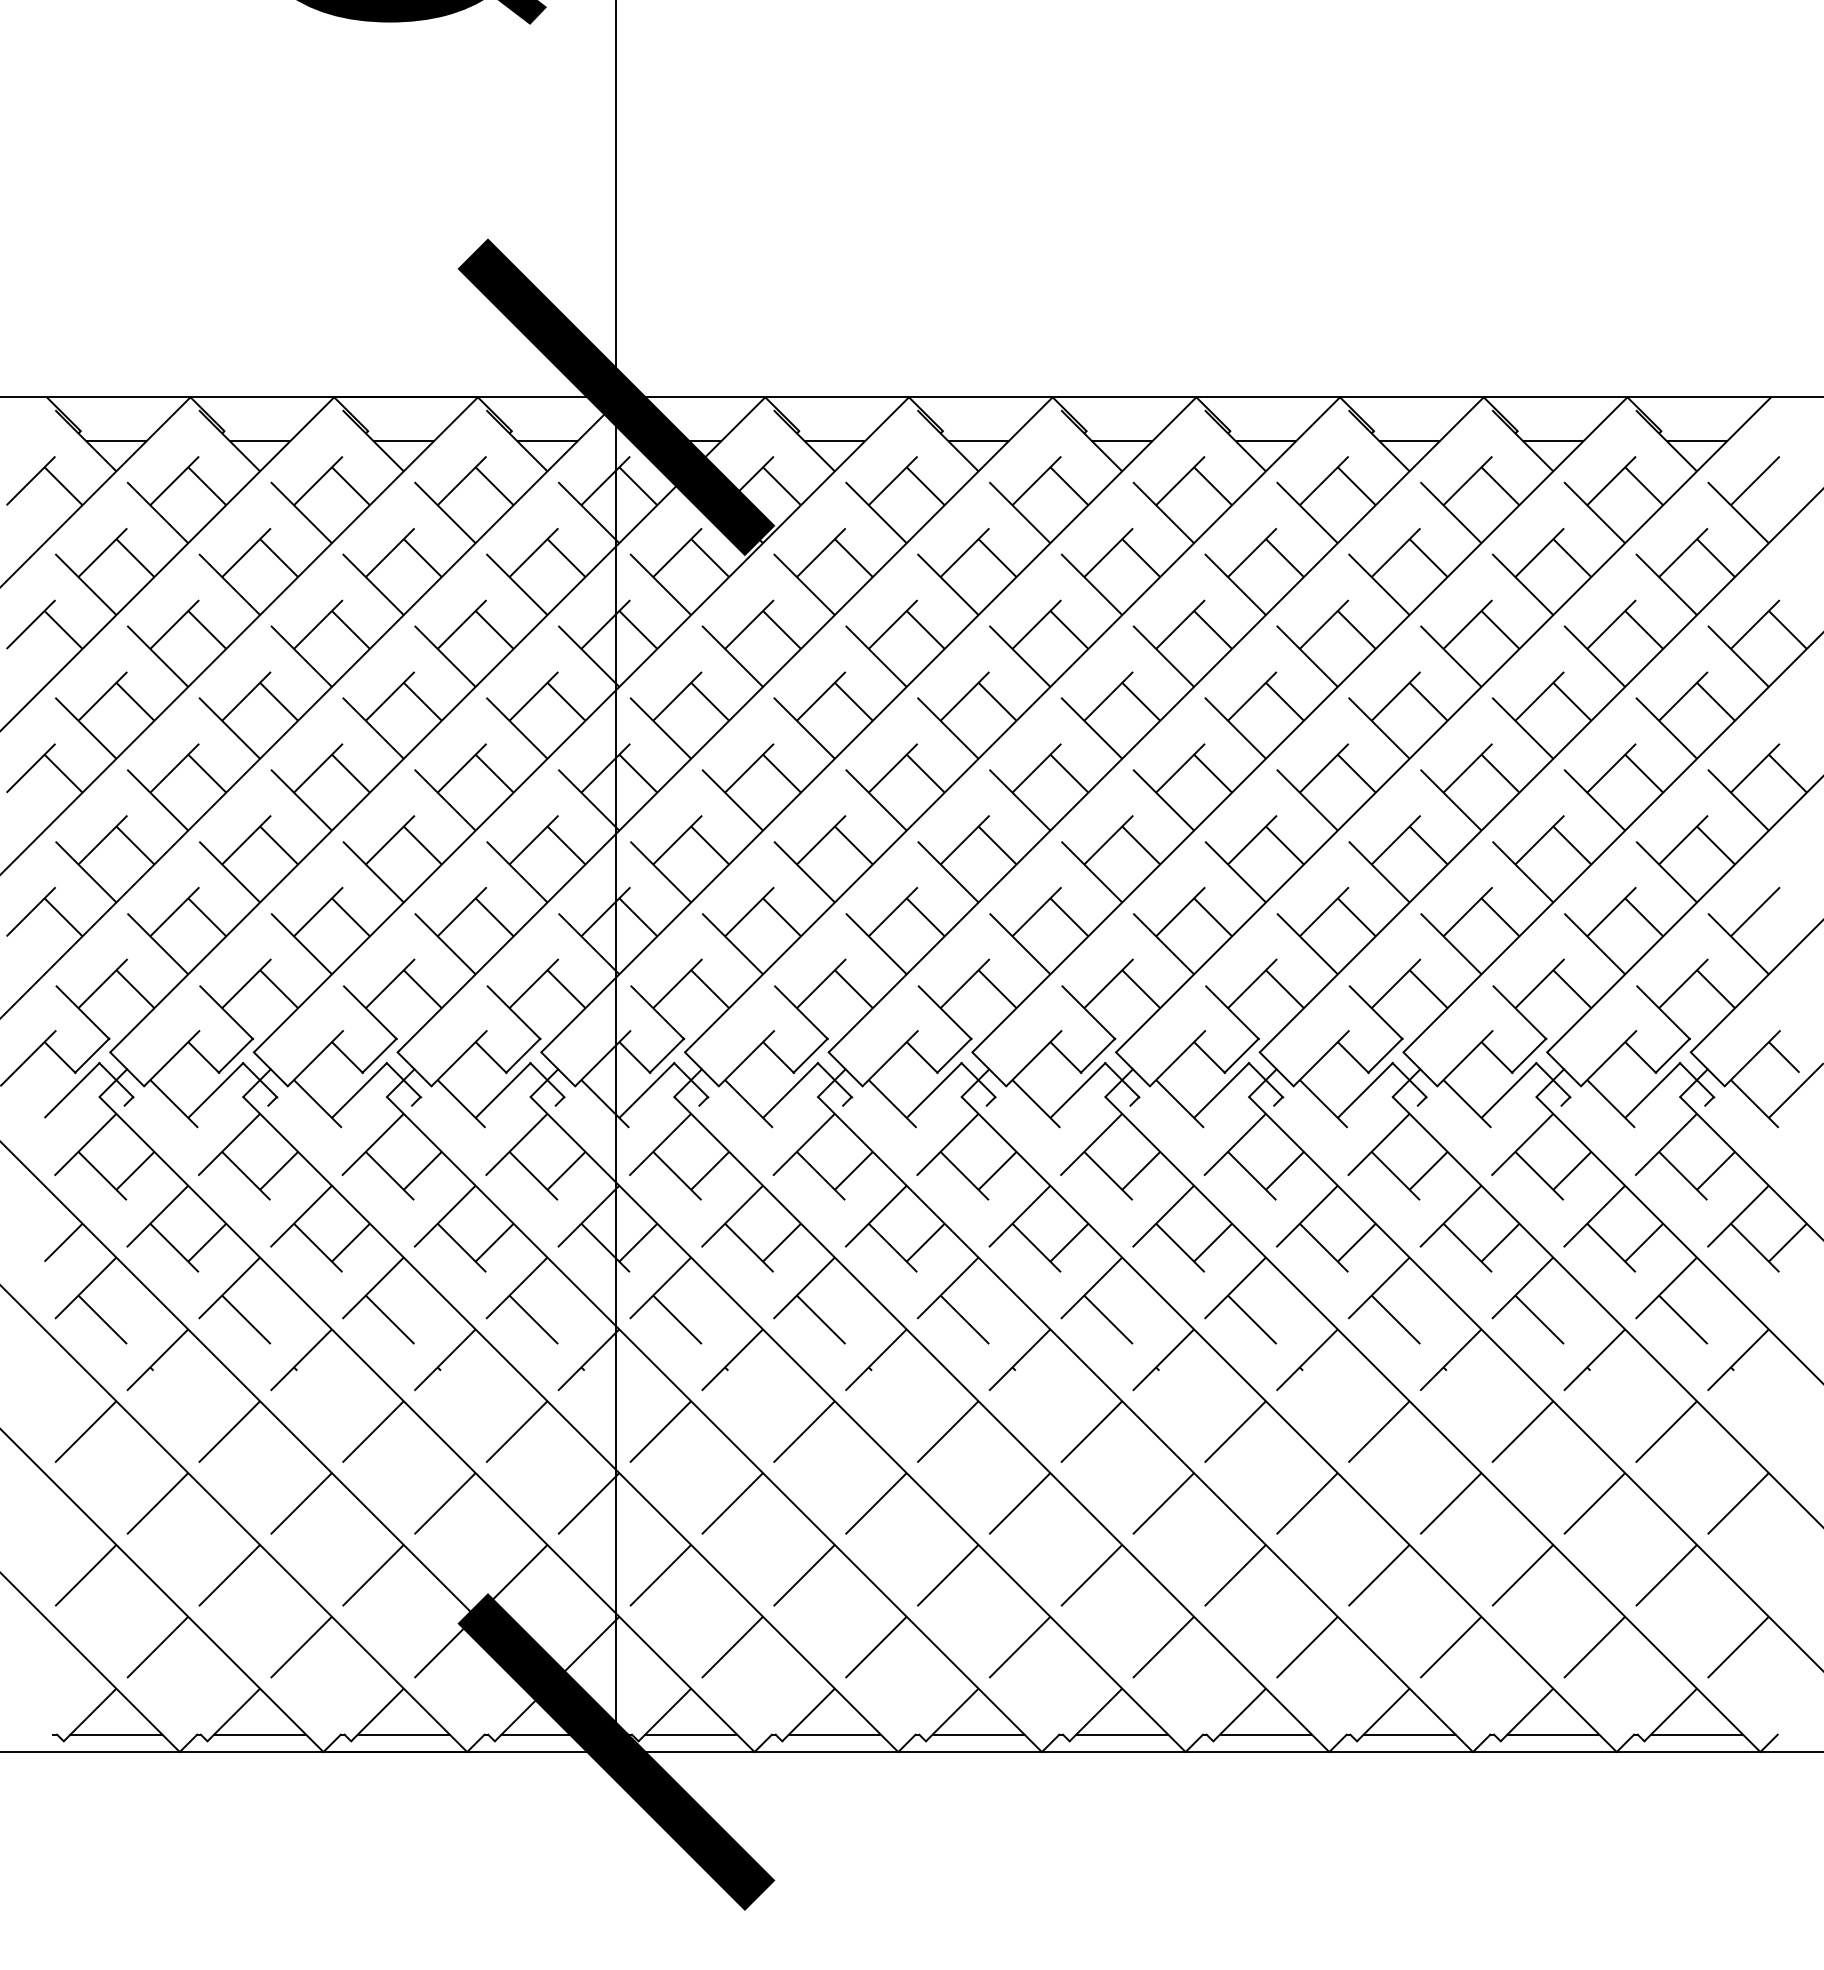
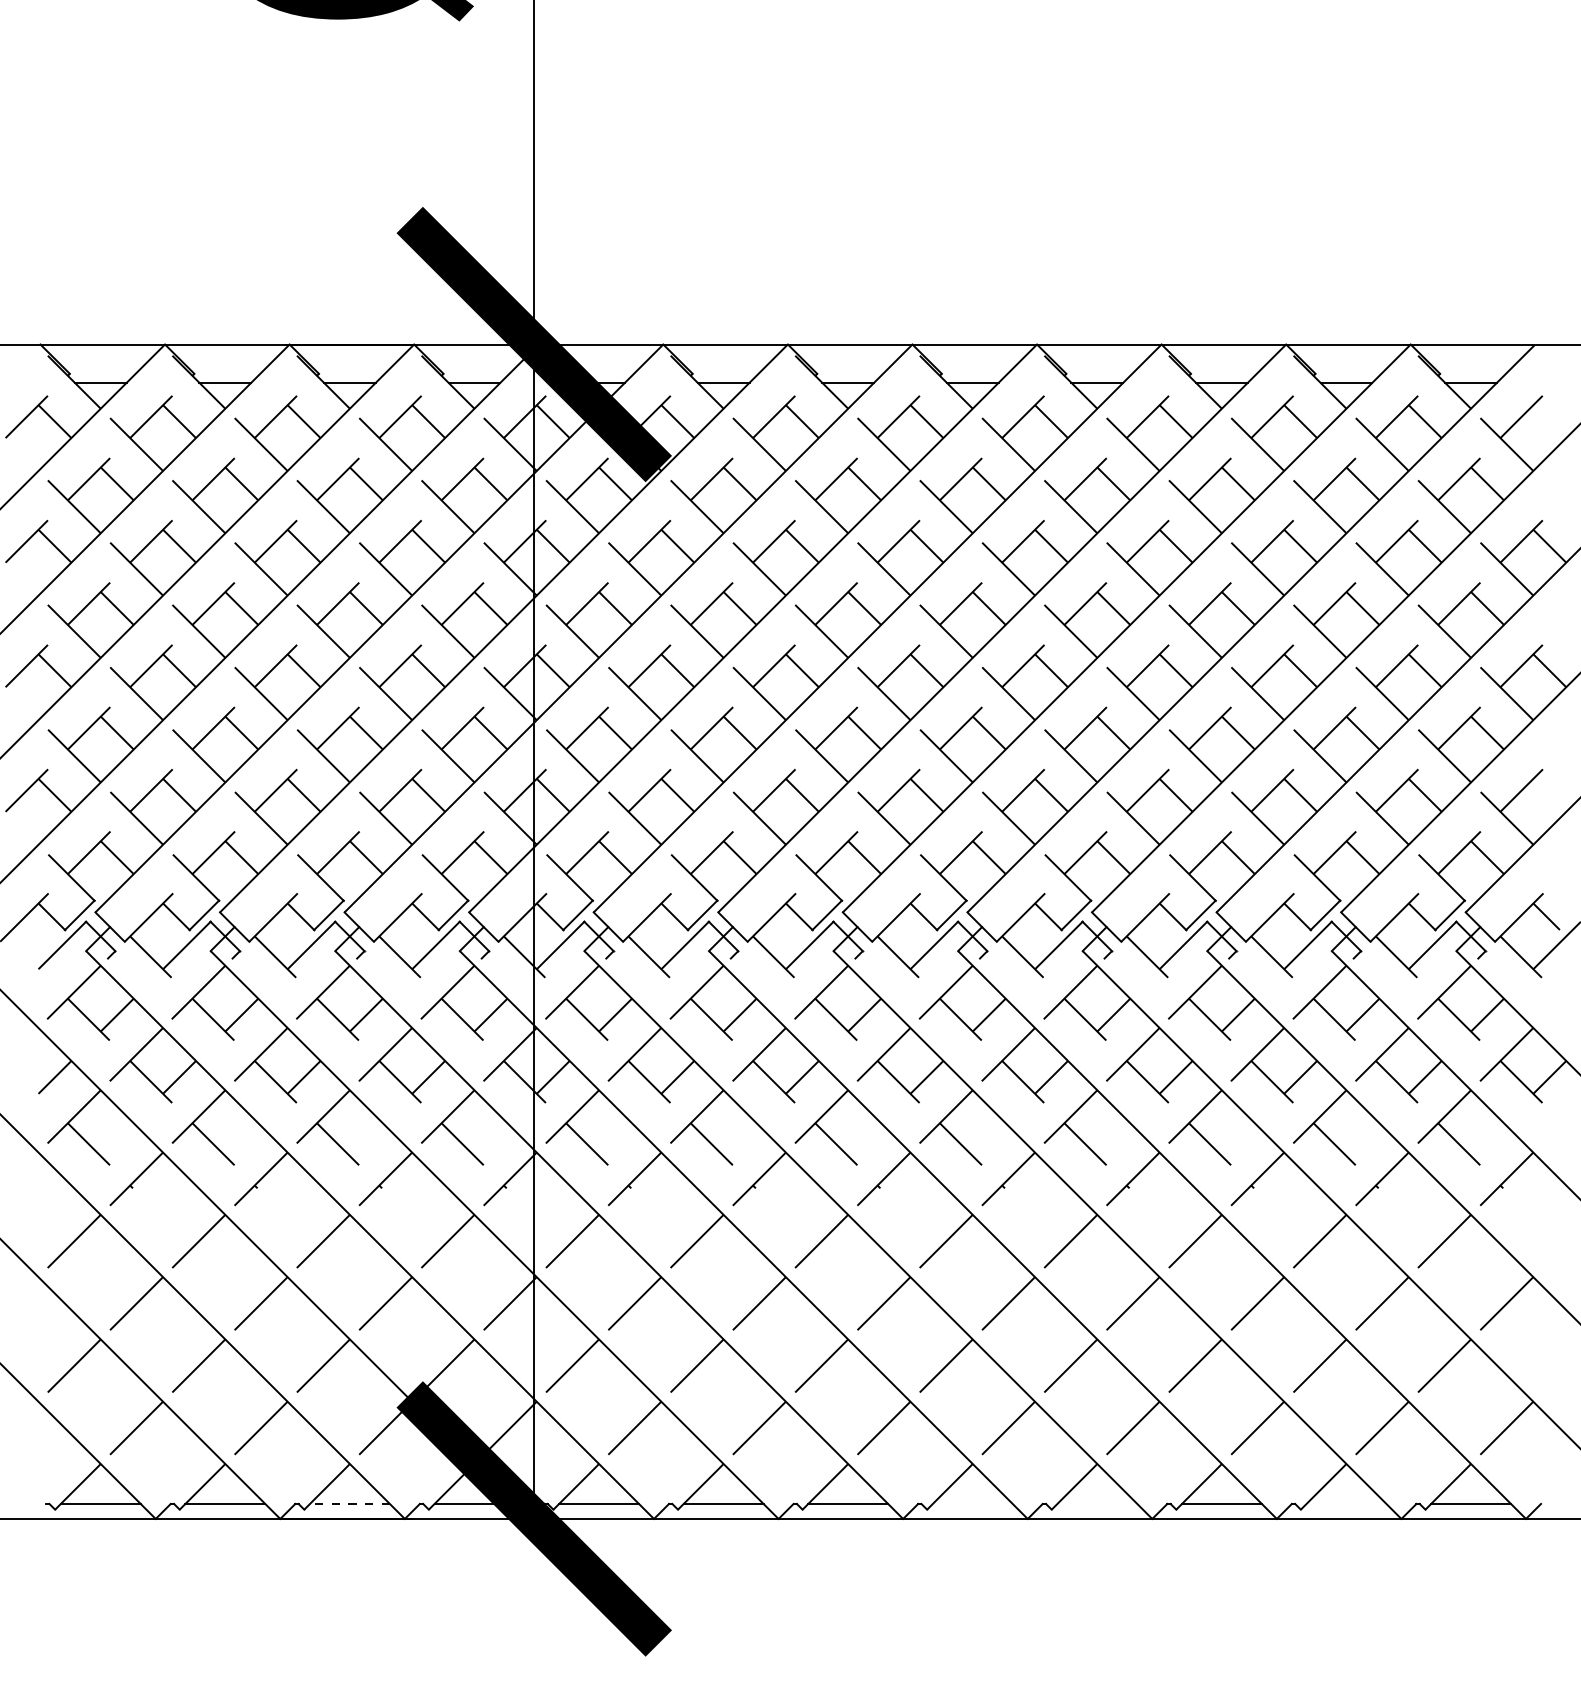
line: (403, 1734) -> (349, 1503), solid -> dashed
line: (1121, 1734) -> (972, 1503), removed
line: (1266, 1734) -> (1097, 1503), removed
line: (1553, 1734) -> (1346, 1503), removed

